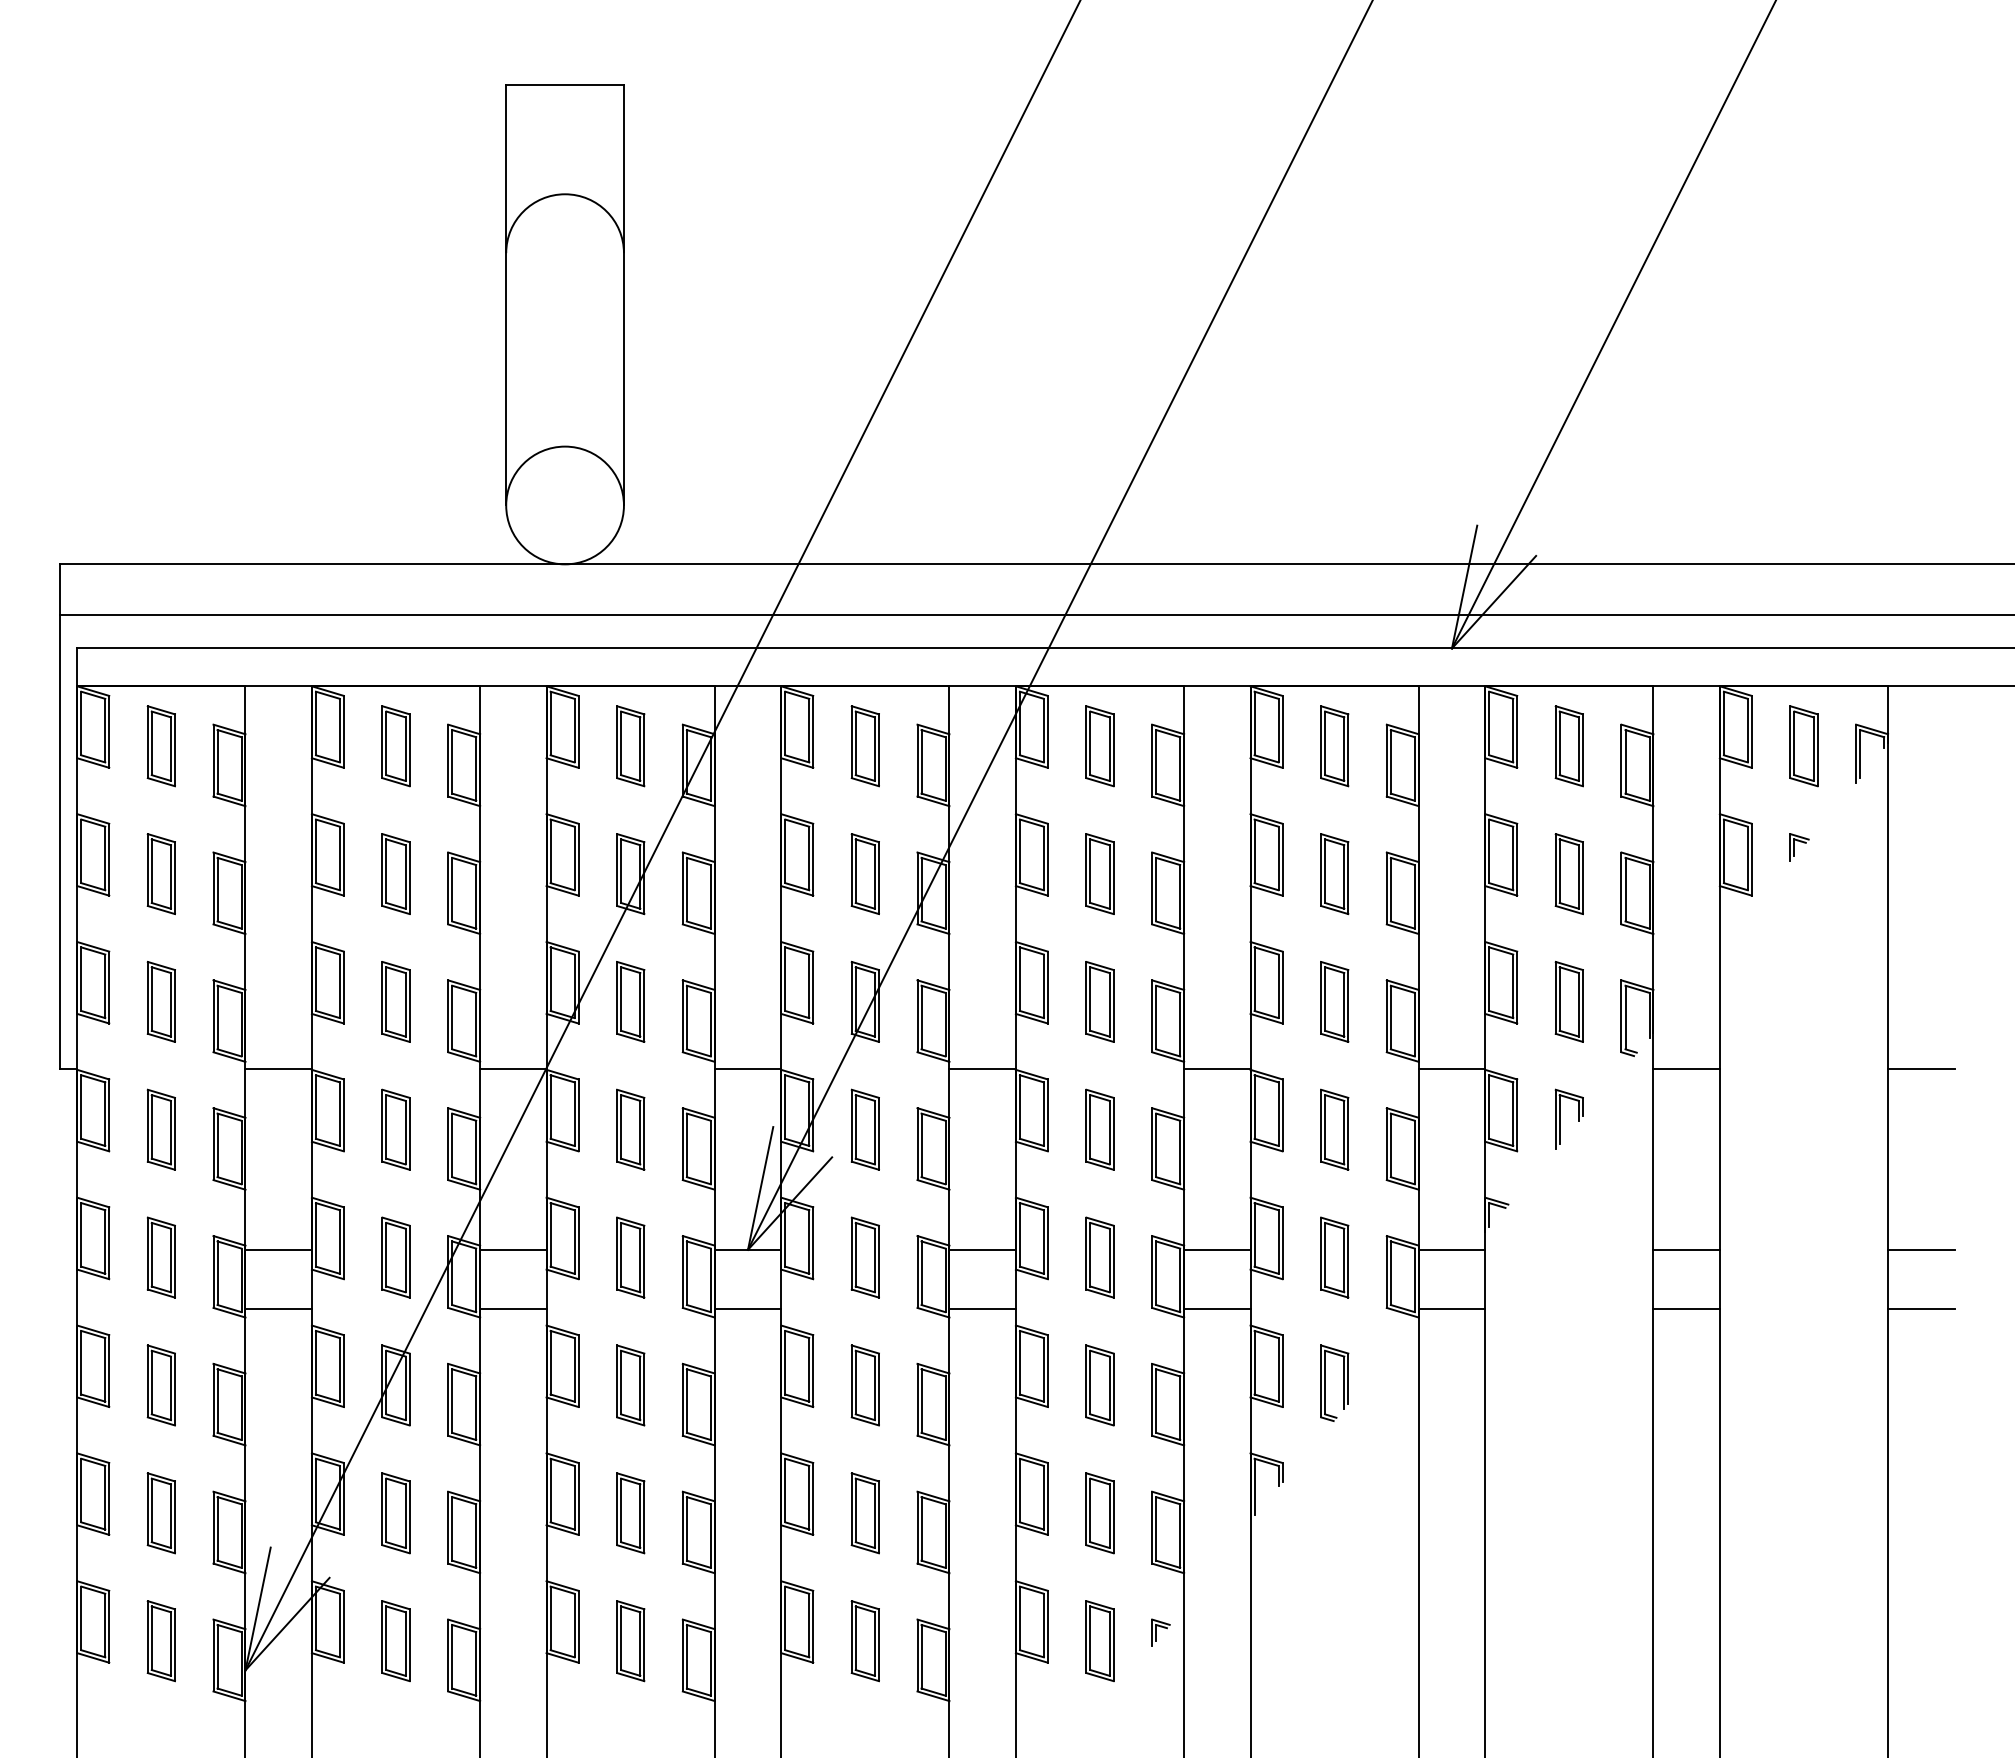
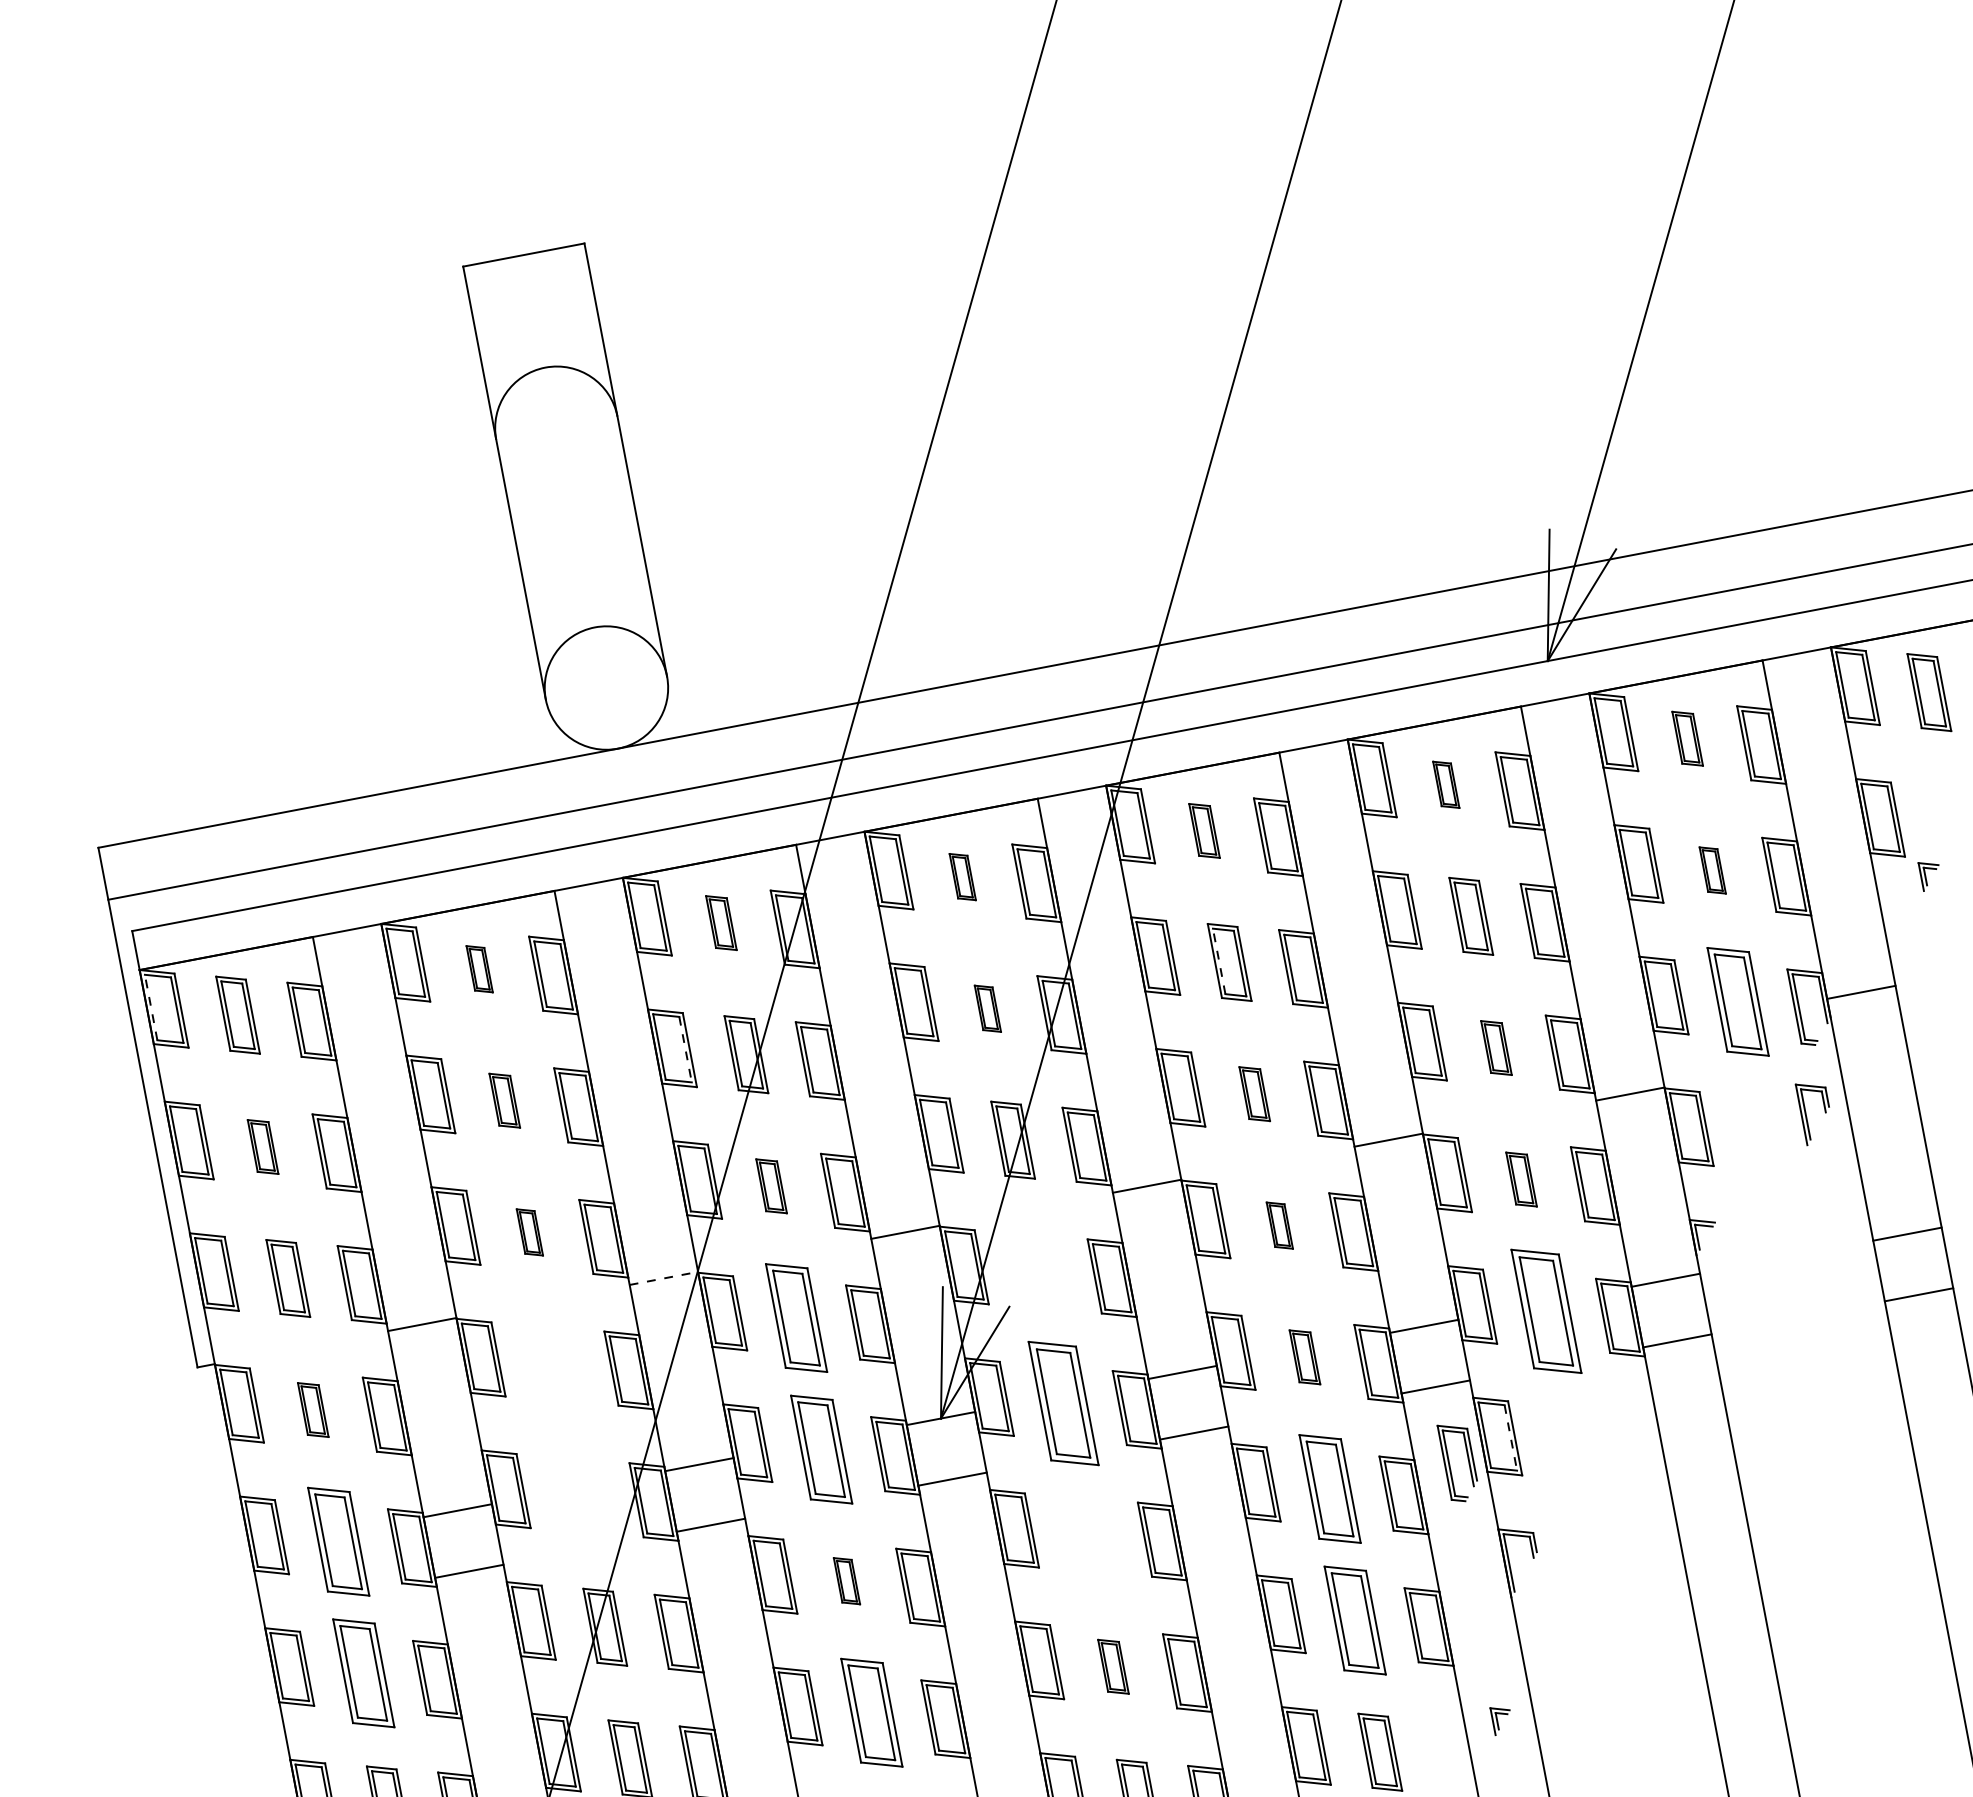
line: (81, 723) -> (151, 1007), solid -> dashed
part: (395, 746) -> (479, 969), size x0.6
part: (630, 746) -> (721, 923), size x0.7
part: (864, 746) -> (962, 877), size x0.6
part: (1099, 746) -> (1204, 831), size x0.7
part: (1334, 746) -> (1445, 785), size x0.6
part: (1568, 746) -> (1686, 739), size x0.7
part: (1799, 847) -> (1930, 875), moved
line: (574, 858) -> (685, 1049), solid -> dashed
line: (1090, 871) -> (1219, 961), solid -> dashed
part: (395, 873) -> (504, 1100), size x0.7
part: (160, 874) -> (262, 1147), size x0.7
part: (864, 874) -> (987, 1009), size x0.6
part: (1568, 874) -> (1712, 870), size x0.6
part: (395, 1001) -> (529, 1232), size x0.6
part: (630, 1001) -> (771, 1185), size x0.7
part: (1099, 1001) -> (1254, 1093), size x0.7
part: (1334, 1001) -> (1496, 1047), size x0.7
part: (1568, 1001) -> (1737, 1001), size x1.4
line: (513, 1069) -> (664, 1278), solid -> dashed
line: (1686, 1069) -> (1861, 992), moved
part: (1560, 1118) -> (1806, 1113), moved
part: (160, 1129) -> (312, 1410), size x0.7
part: (395, 1129) -> (554, 1363), removed
part: (630, 1129) -> (796, 1317), size x1.4
part: (864, 1129) -> (1037, 1271), removed
part: (1099, 1129) -> (1279, 1225), size x0.6
part: (1334, 1129) -> (1521, 1179), size x0.7
part: (160, 1257) -> (337, 1541), size x1.4
part: (395, 1257) -> (579, 1495), removed
part: (630, 1257) -> (821, 1449), size x1.4
part: (864, 1257) -> (1062, 1403), size x1.6
part: (1099, 1257) -> (1304, 1357), size x0.7
part: (1334, 1257) -> (1546, 1311), size x1.6
line: (1278, 1369) -> (1510, 1437), solid -> dashed
part: (1325, 1382) -> (1449, 1463), moved
part: (160, 1385) -> (362, 1673), size x1.4
part: (630, 1385) -> (846, 1581), size x0.6
part: (864, 1385) -> (1087, 1535), removed
part: (1099, 1385) -> (1329, 1489), size x1.4
part: (630, 1513) -> (871, 1713), size x1.4
part: (864, 1513) -> (1112, 1667), size x0.7
part: (1099, 1513) -> (1354, 1620), size x1.4
part: (1160, 1632) -> (1501, 1719), moved

